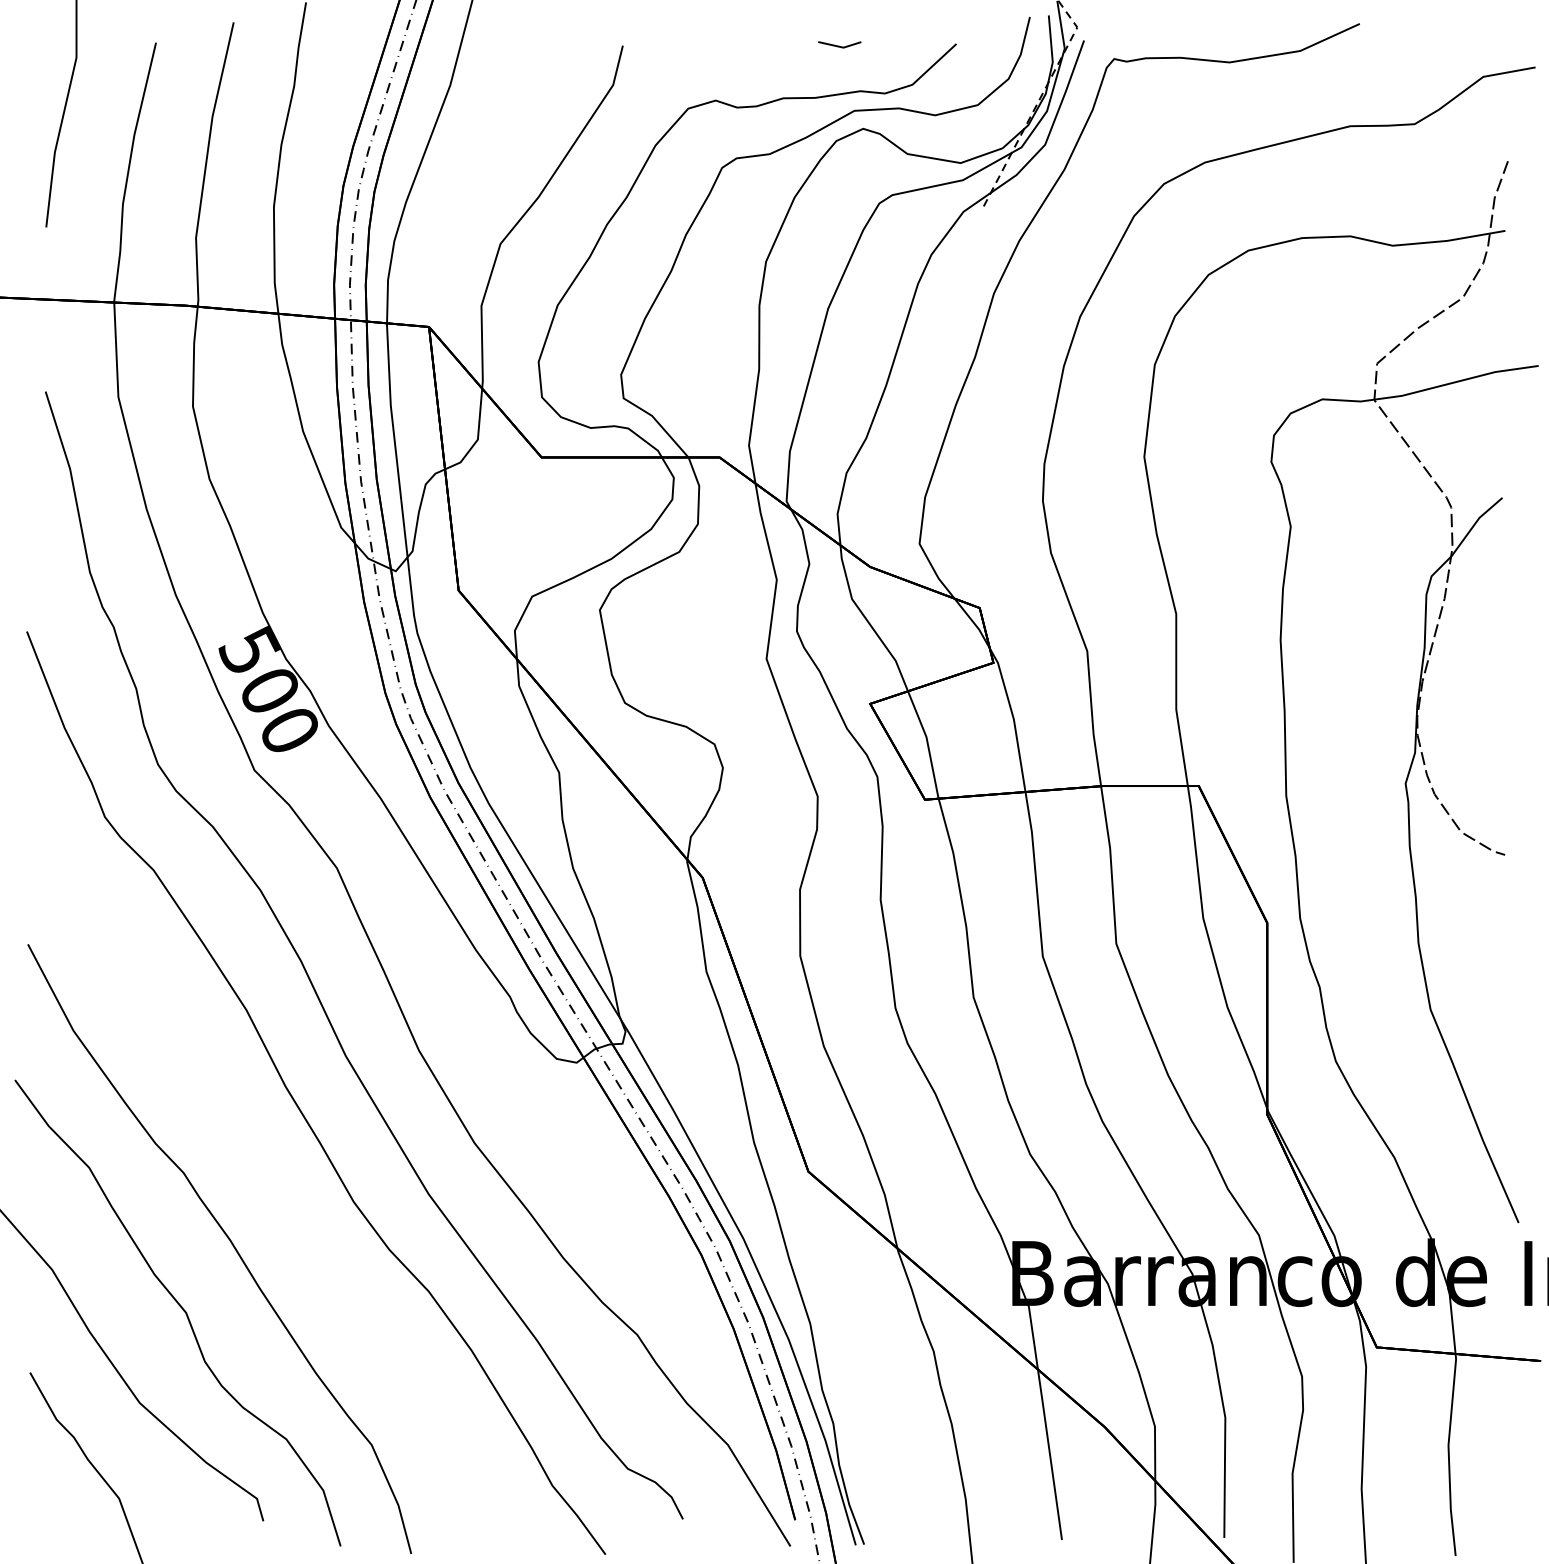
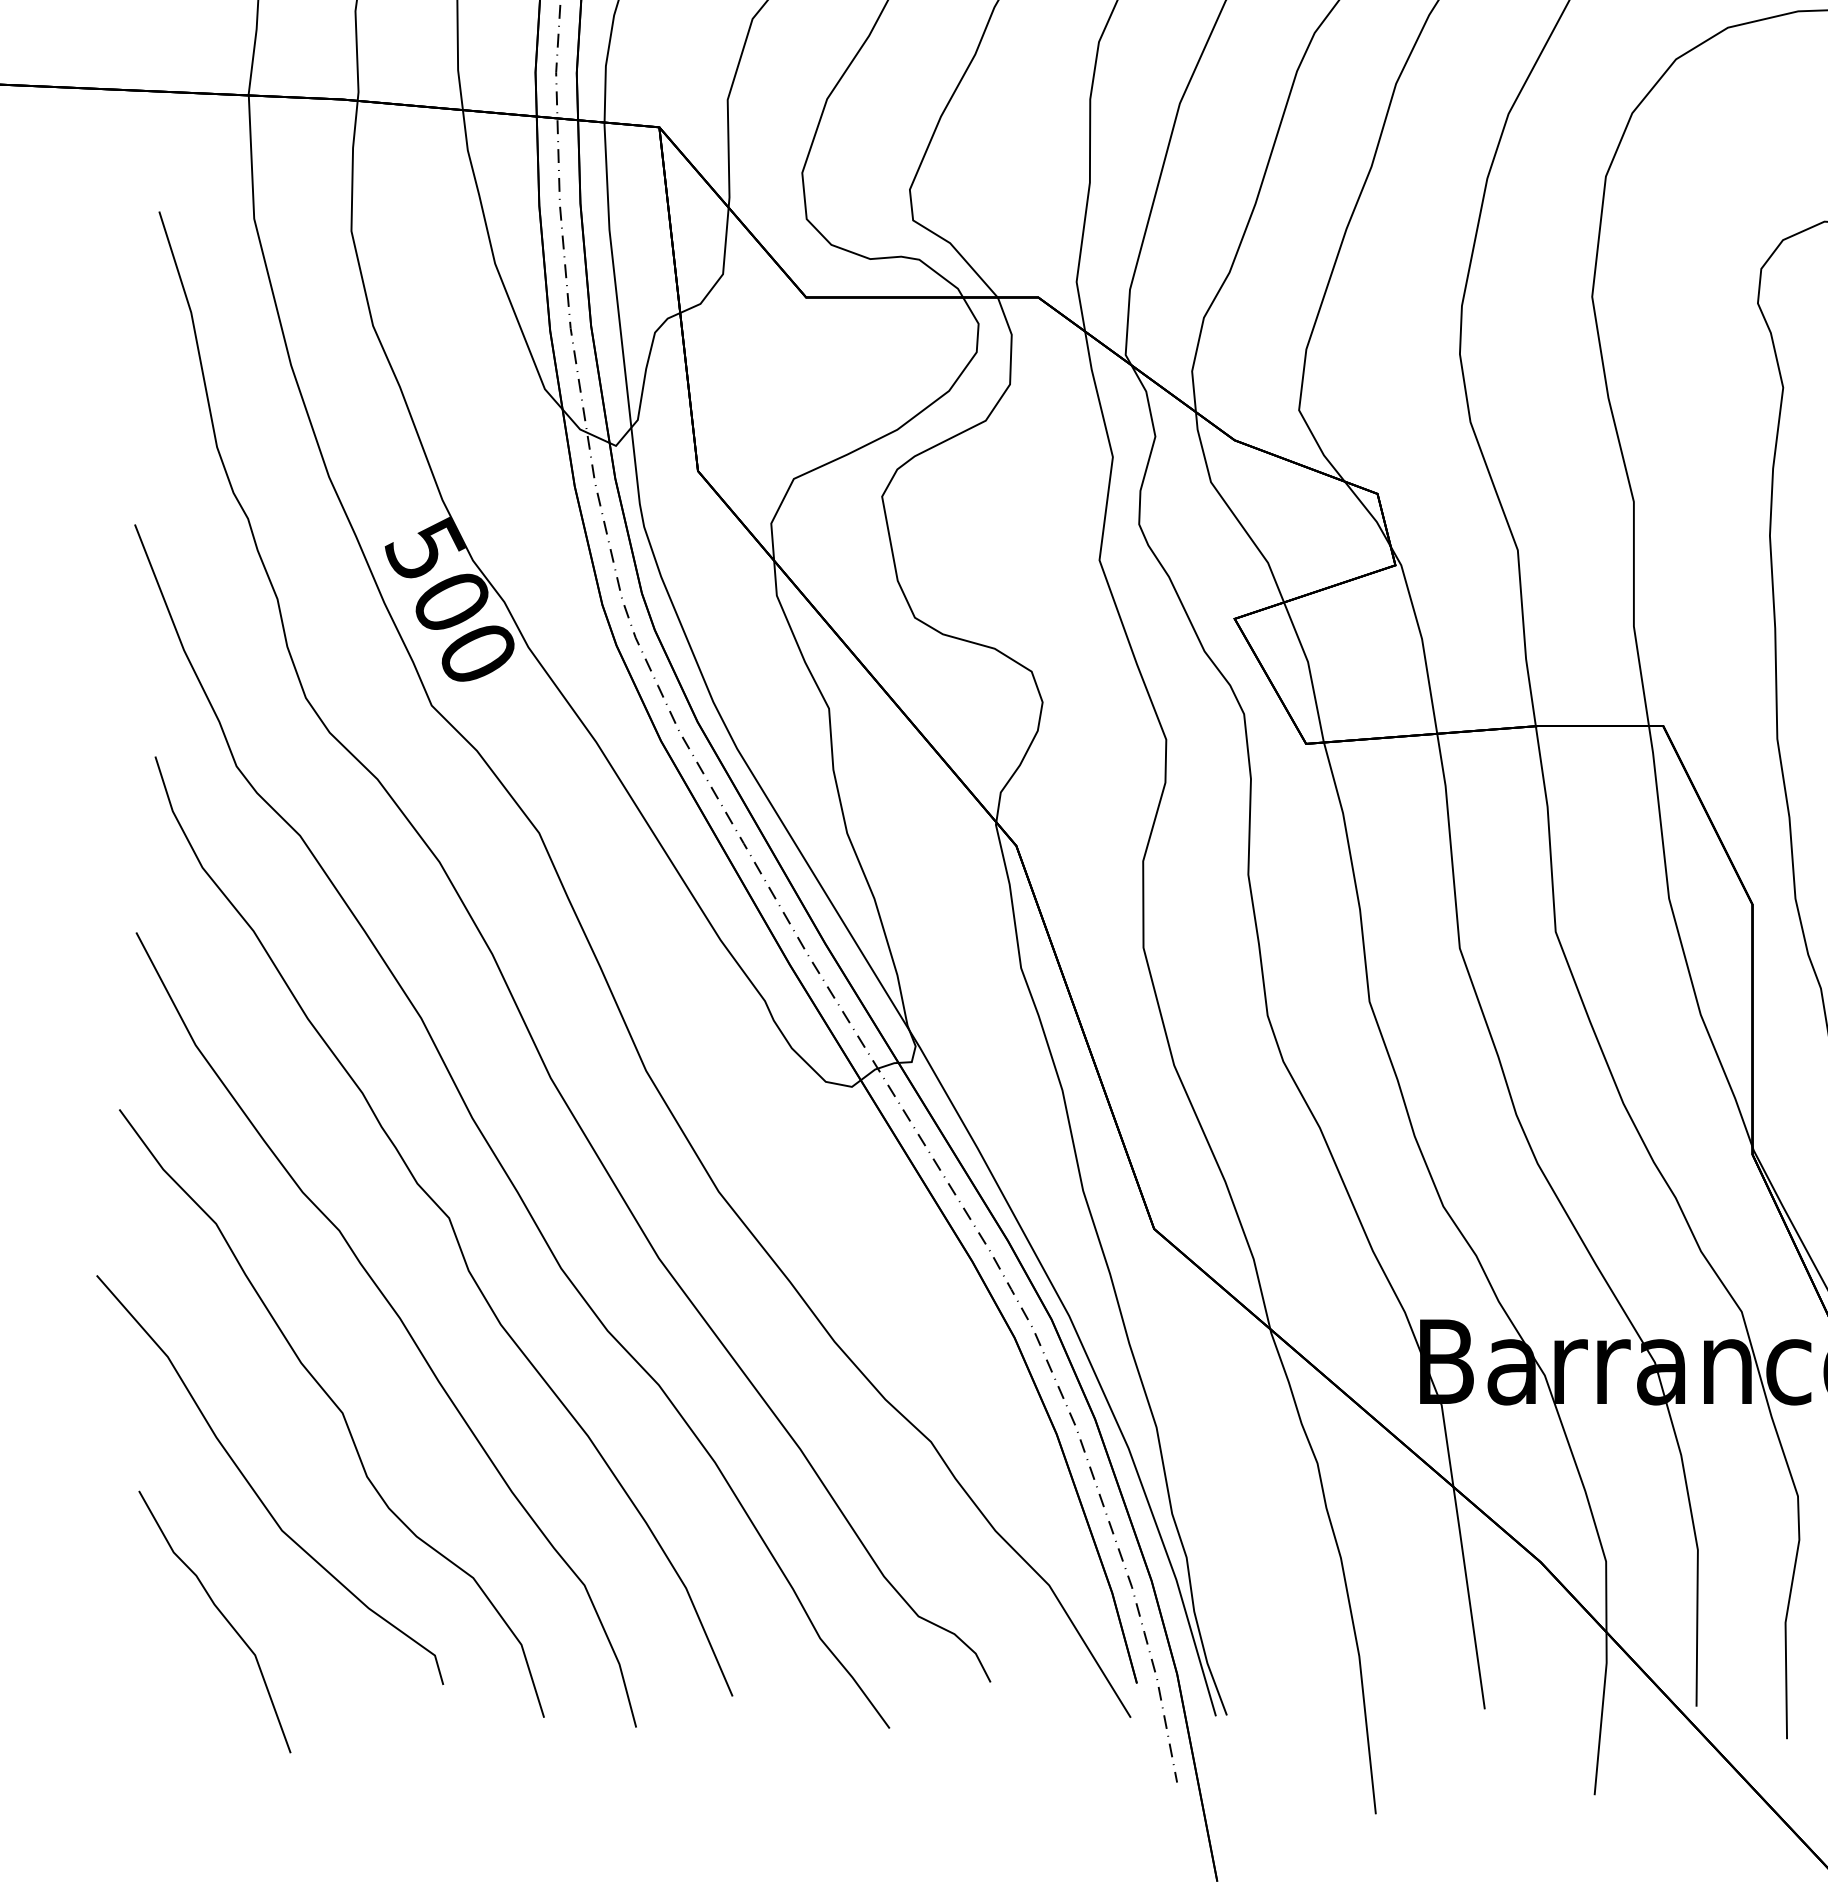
curve: (268, 1168) -> (449, 1224), added

